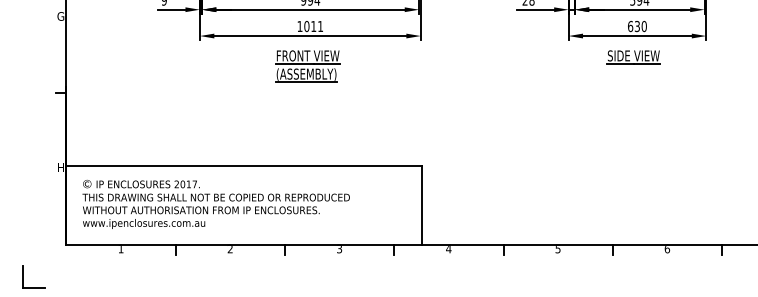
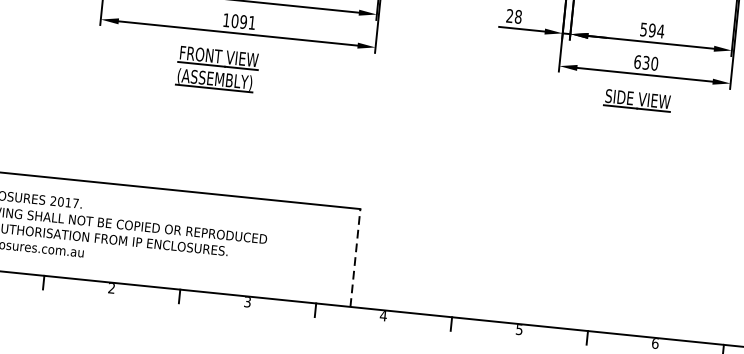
text: (313, 26) -> (243, 22), 1011 -> 1091
part: (307, 66) -> (217, 69), moved
line: (421, 204) -> (355, 257), solid -> dashed

